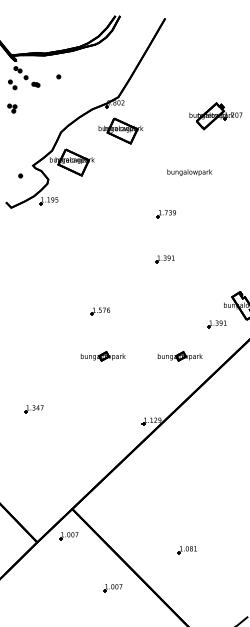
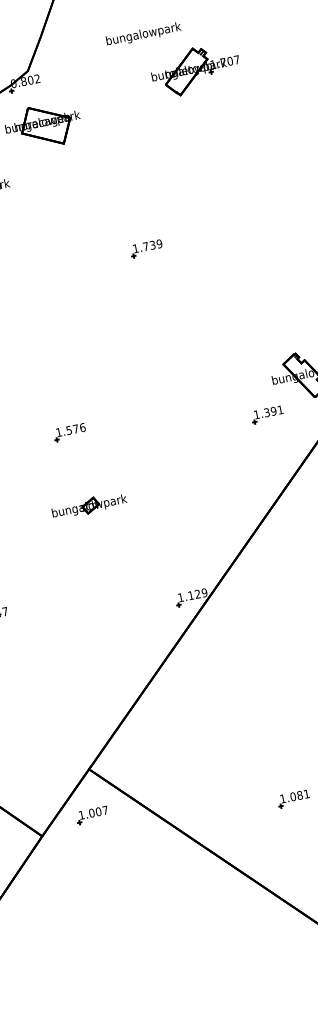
text: (189, 172) -> (143, 34), moved
part: (164, 259) -> (158, 324), removed
part: (179, 356) -> (215, 480), removed
part: (112, 588) -> (182, 887), removed

